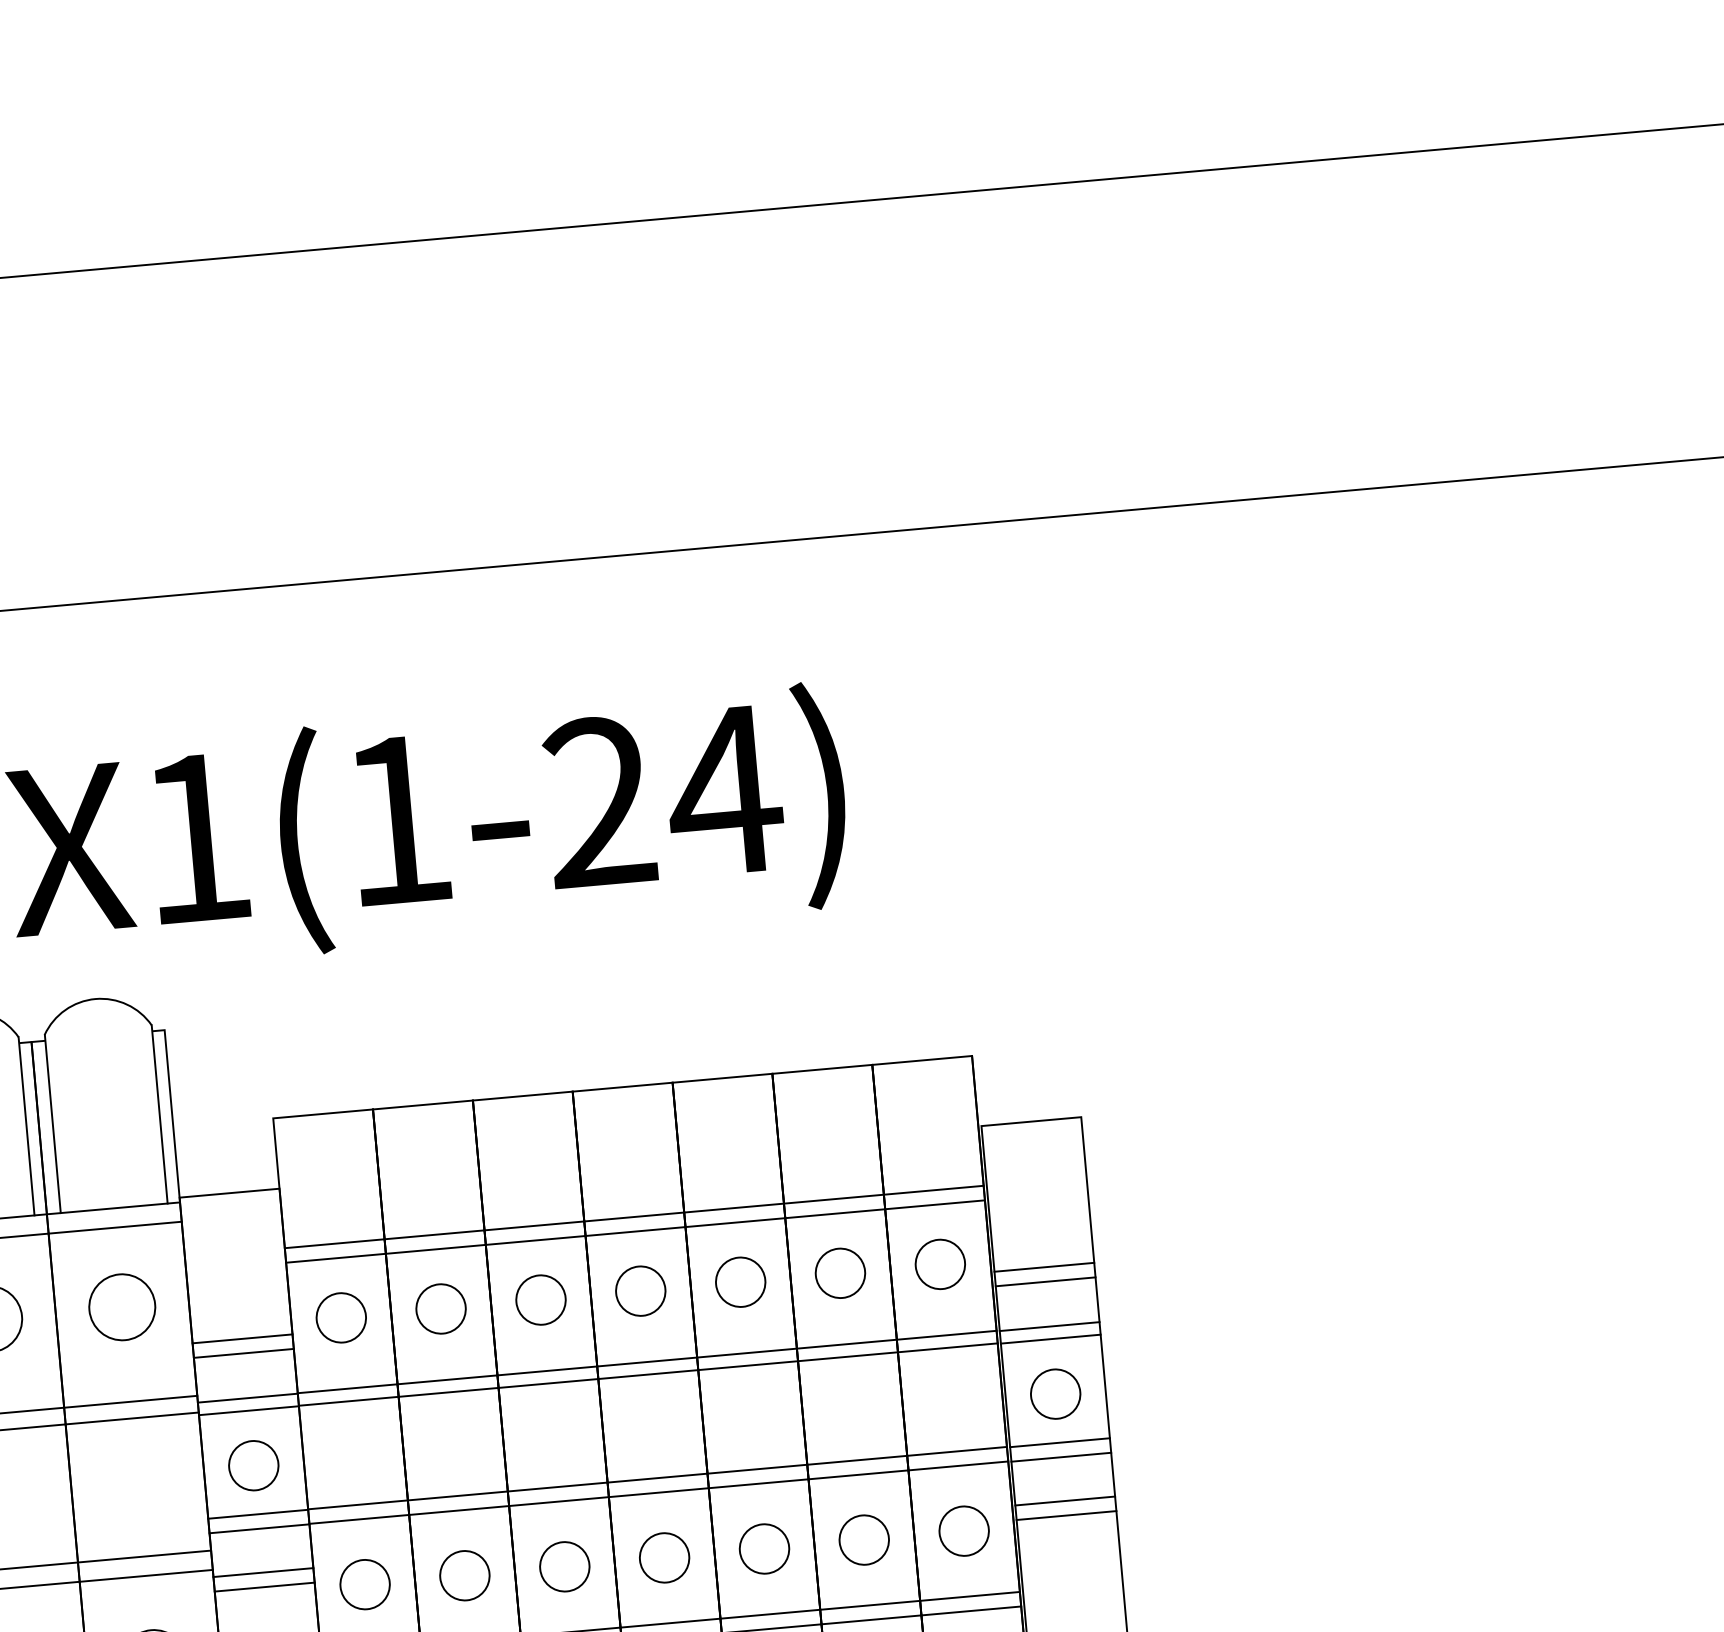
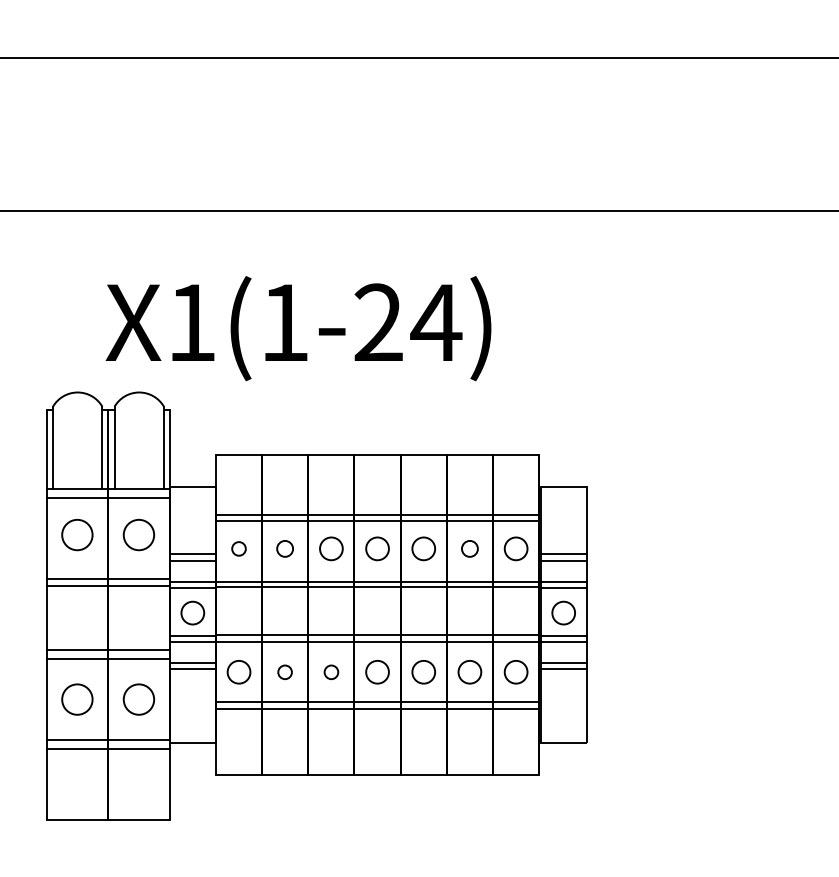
circle: (839, 1272) -> (469, 548), size x0.7
circle: (439, 1308) -> (284, 548), size x0.7
circle: (340, 1317) -> (238, 548), size x0.6
circle: (565, 1567) -> (331, 672), size x0.6
circle: (463, 1576) -> (284, 672), size x0.6

